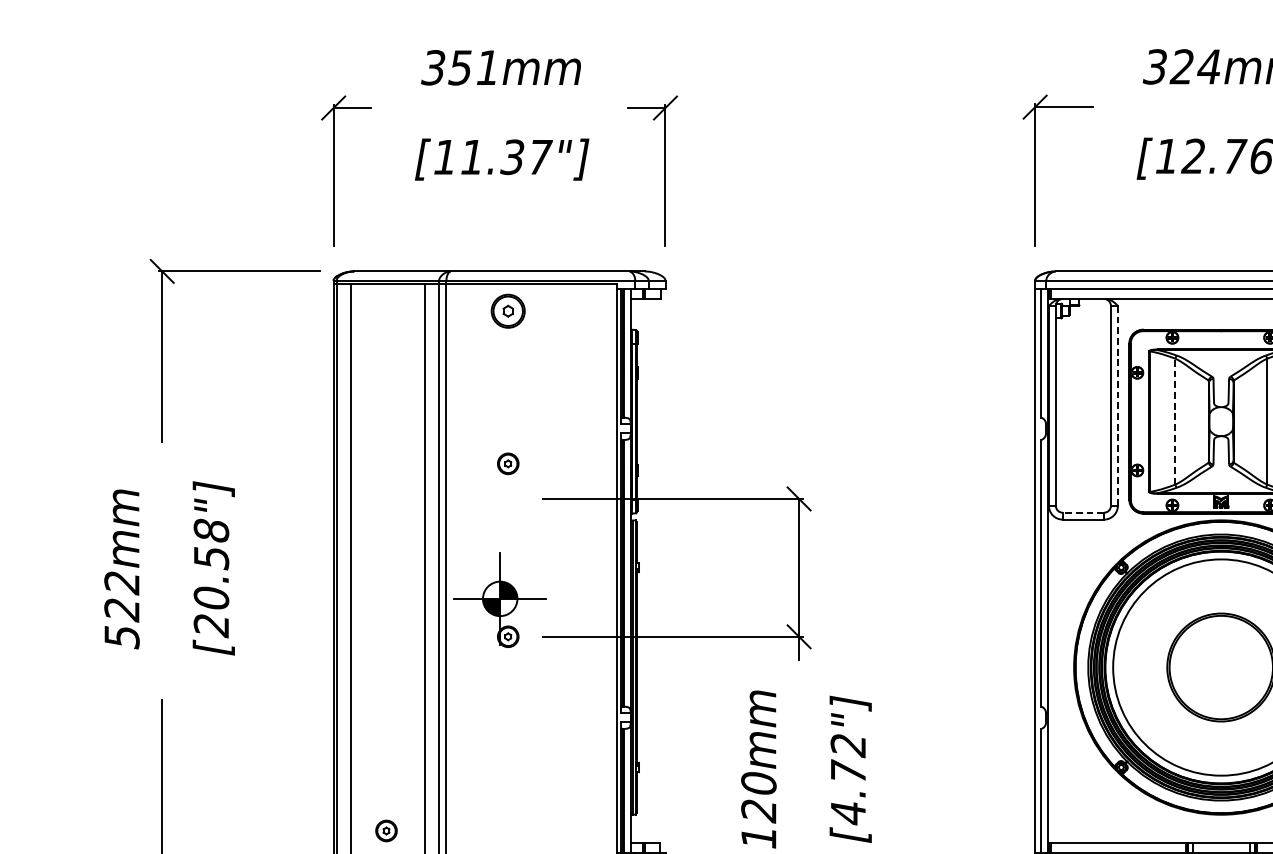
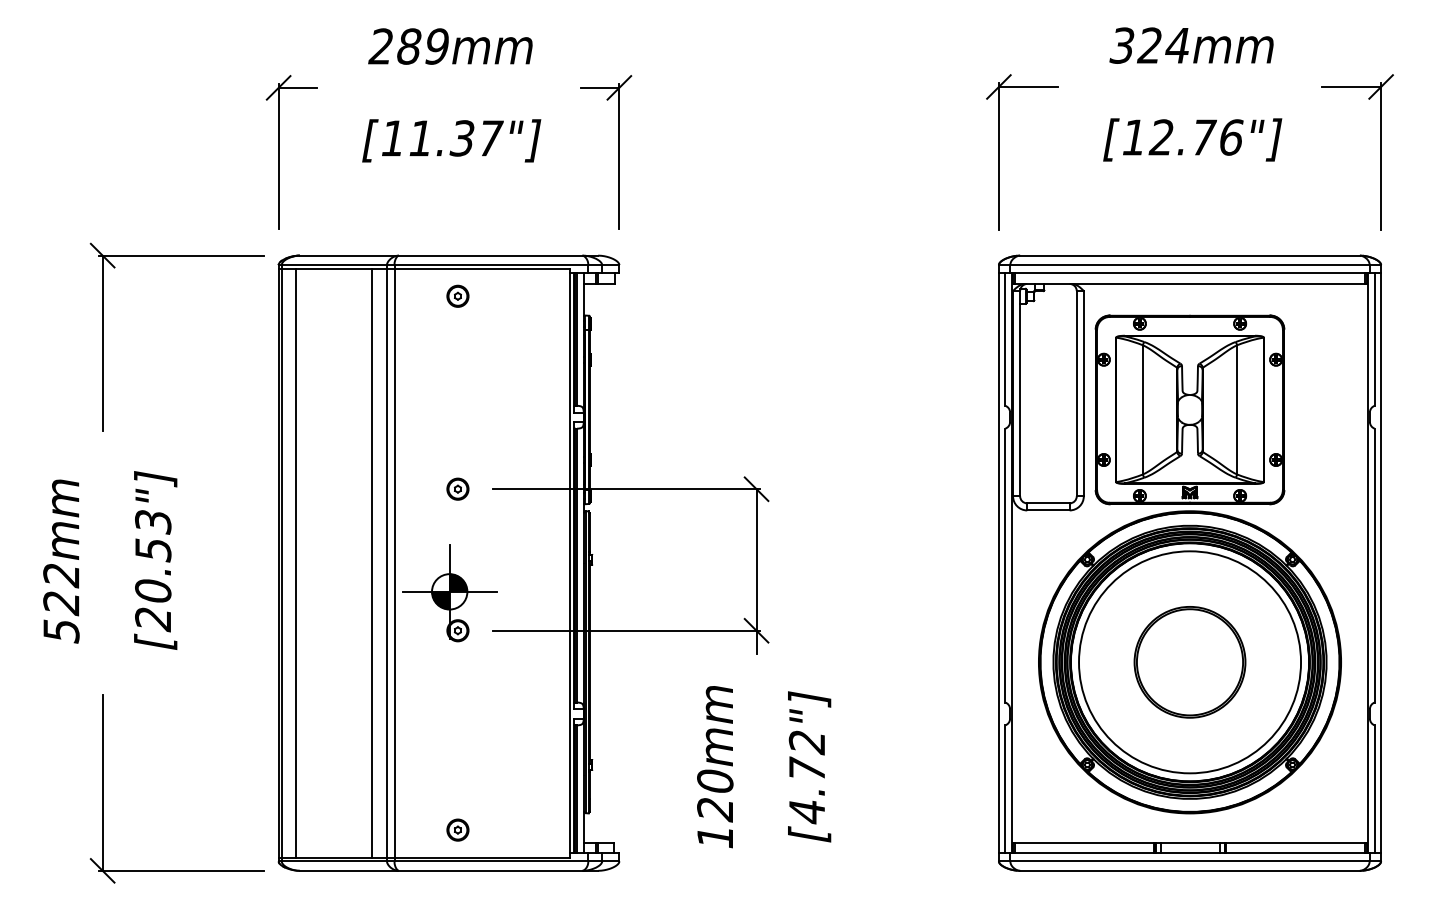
text: (460, 67) -> (408, 46), 351mm -> 289mm
part: (507, 310) -> (457, 295), size x0.62
line: (1117, 405) -> (1083, 393), dashed -> solid
line: (1175, 421) -> (1142, 409), dashed -> solid
part: (507, 463) -> (457, 488), moved
line: (1082, 512) -> (1047, 503), dashed -> solid
text: (211, 530) -> (153, 521), [20.58"] -> [20.53"]
part: (386, 830) -> (457, 829), moved

